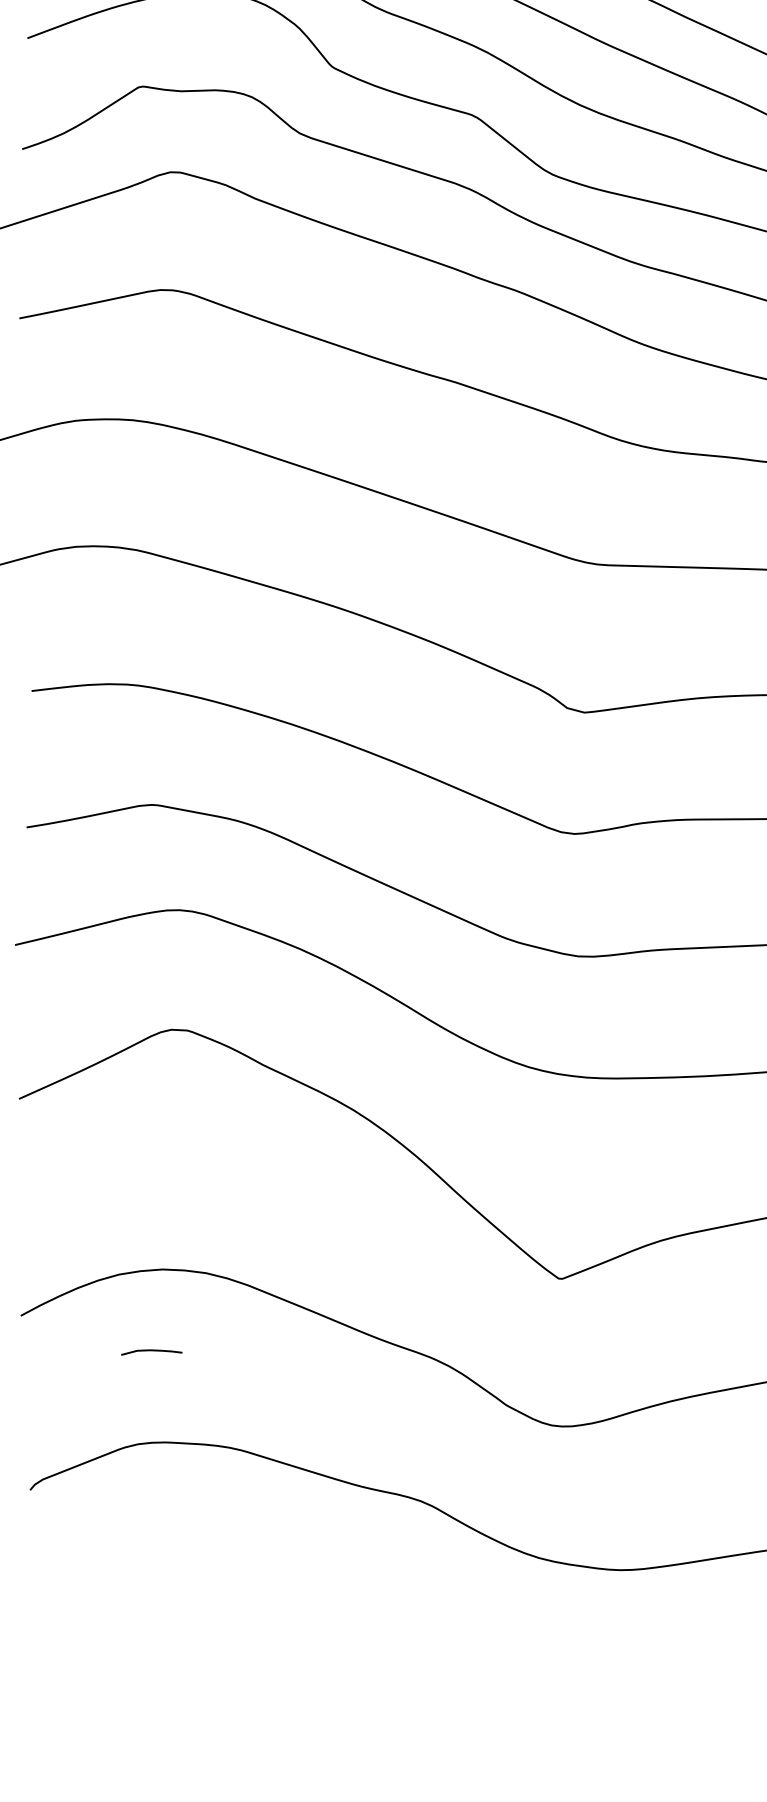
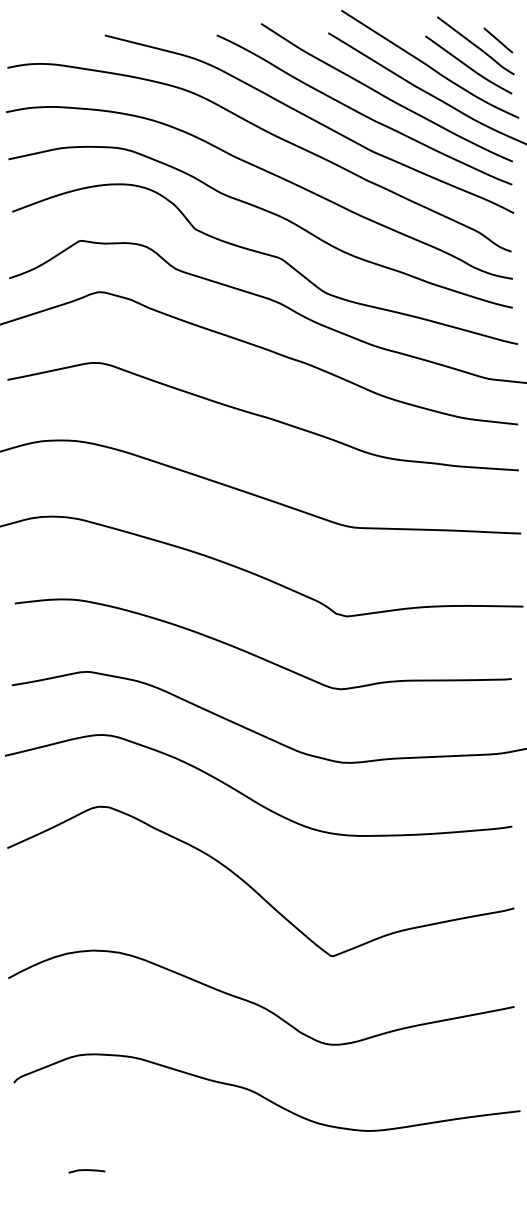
curve: (151, 1351) -> (86, 1170), moved

